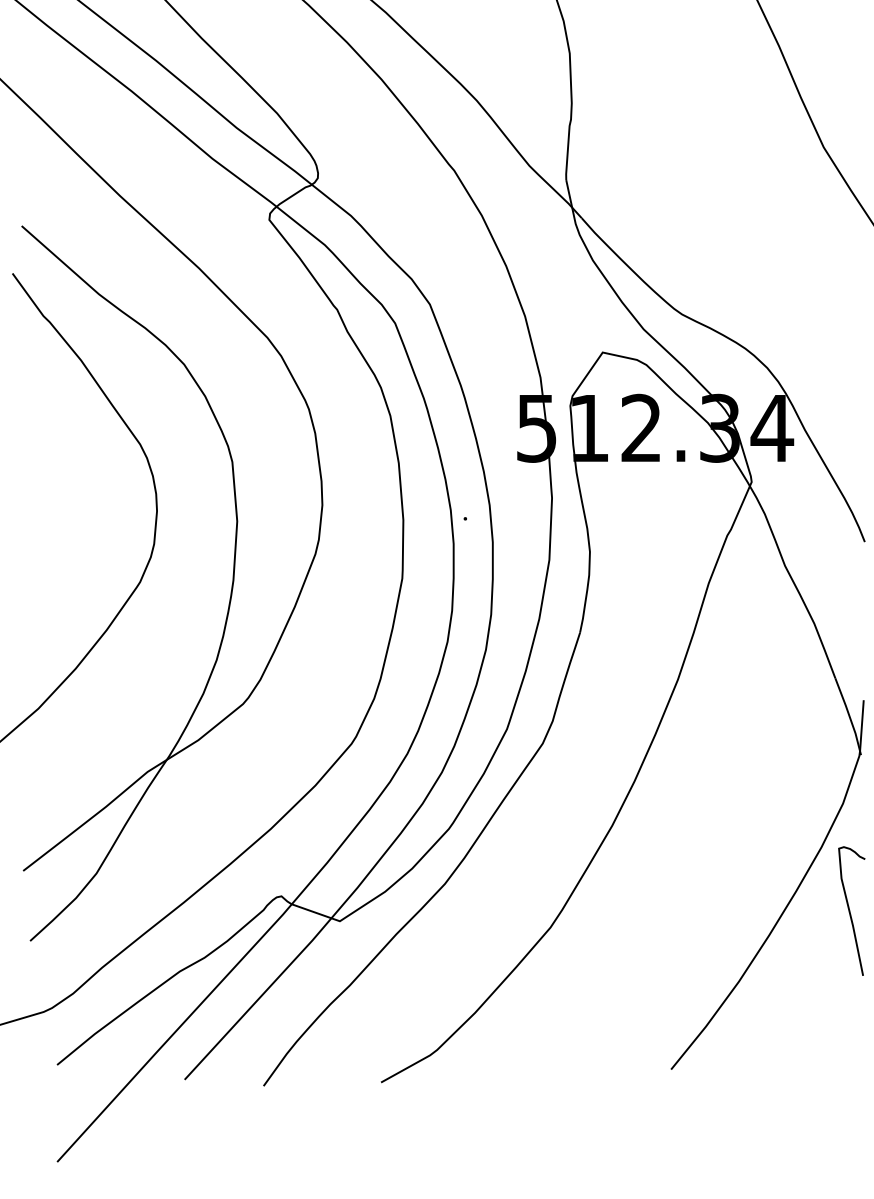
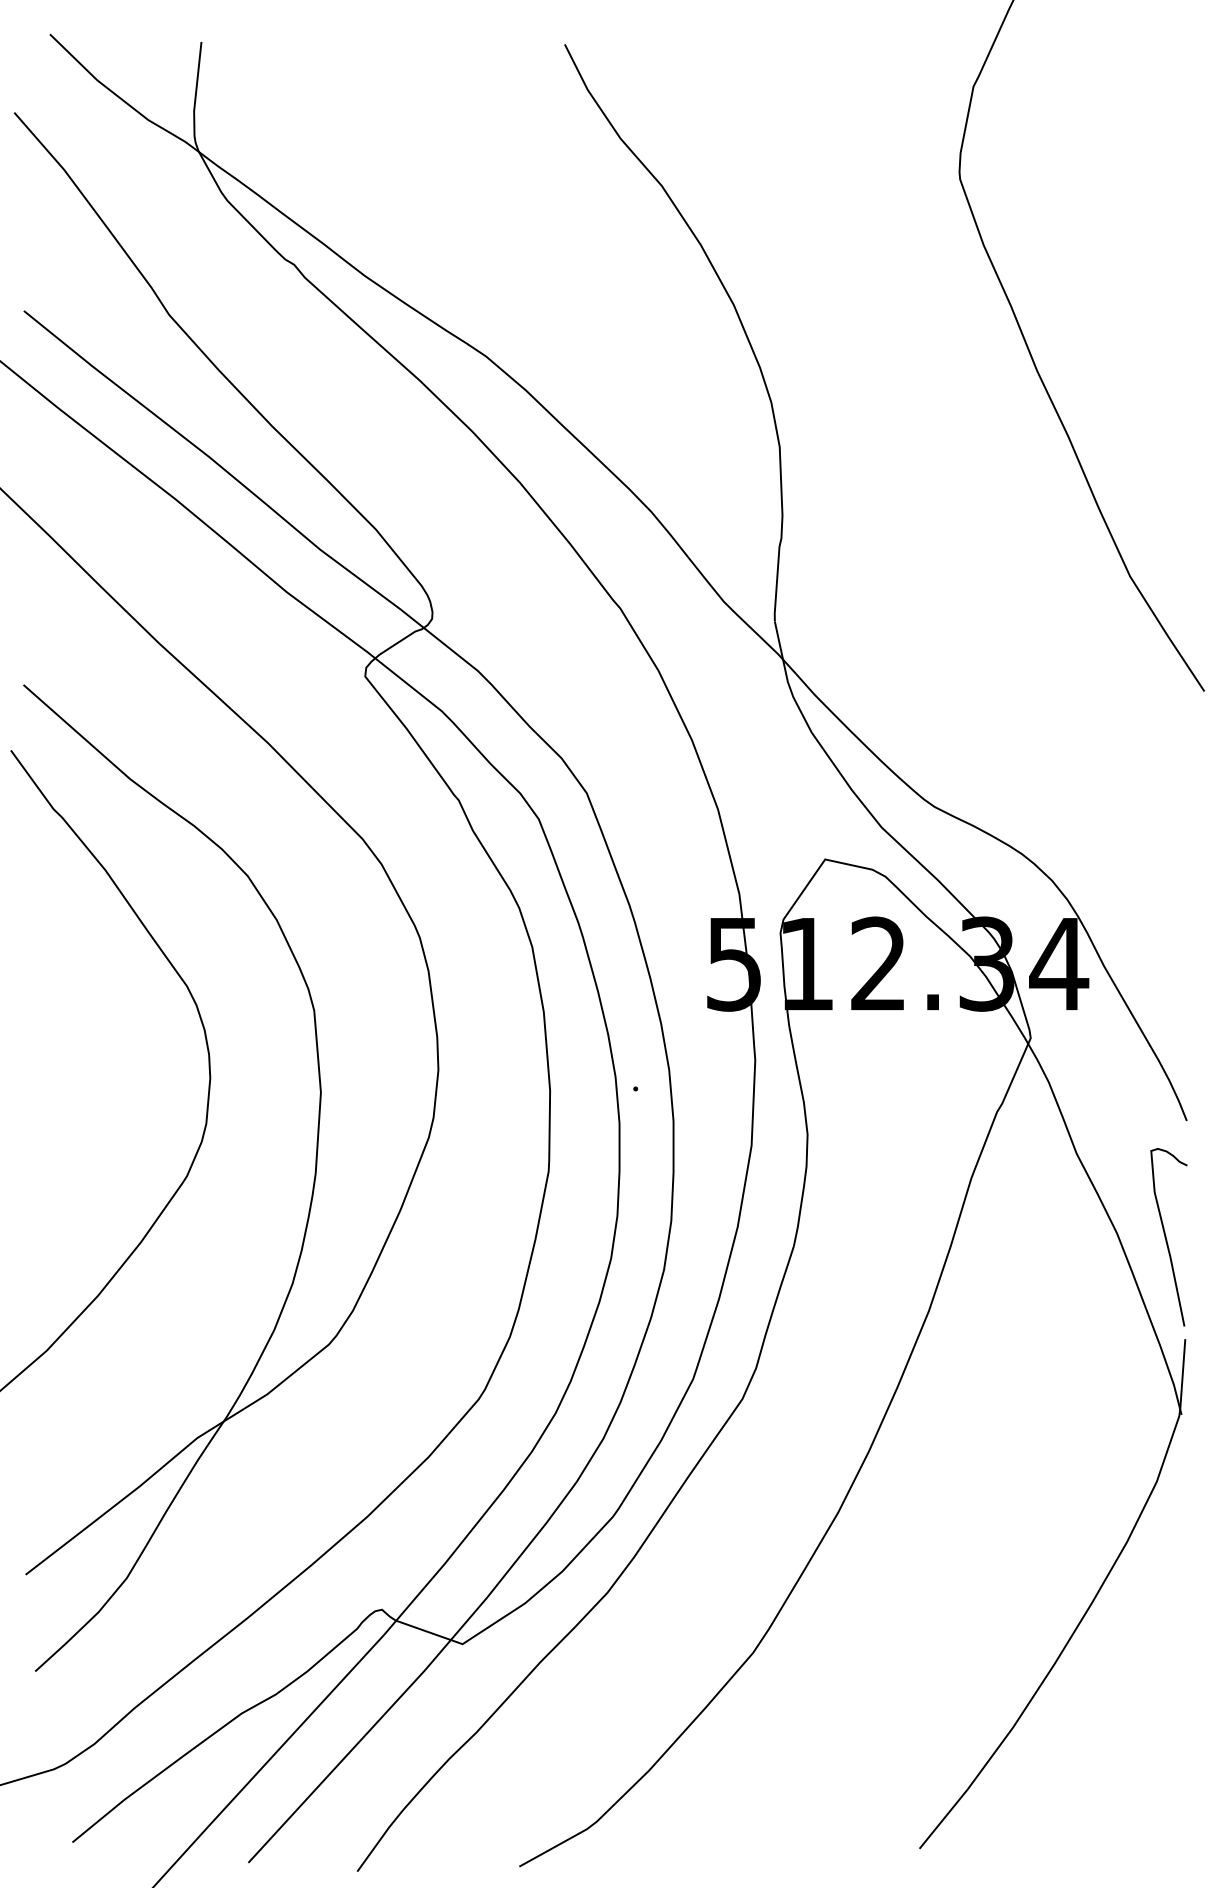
curve: (850, 911) -> (1166, 1237), moved

